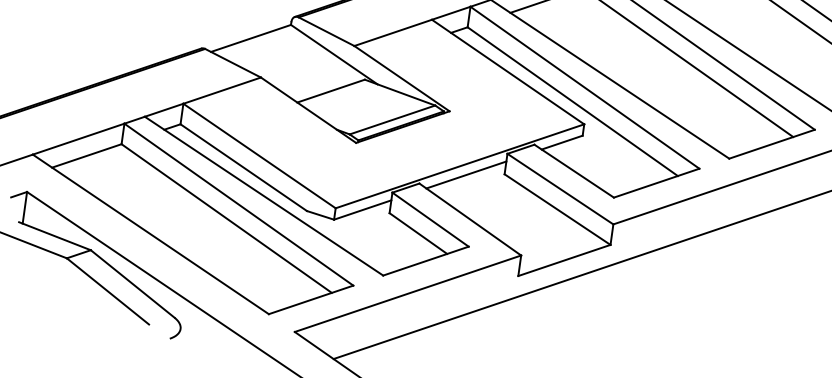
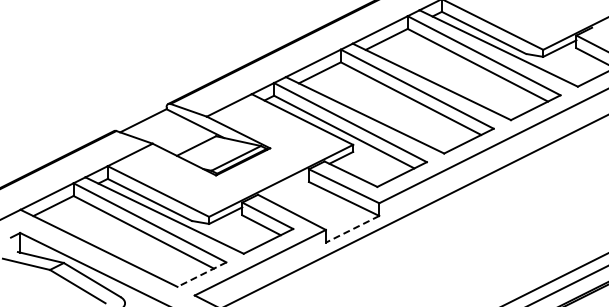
line: (465, 174) -> (285, 185), removed
line: (564, 260) -> (352, 229), solid -> dashed
line: (310, 299) -> (201, 274), solid -> dashed

